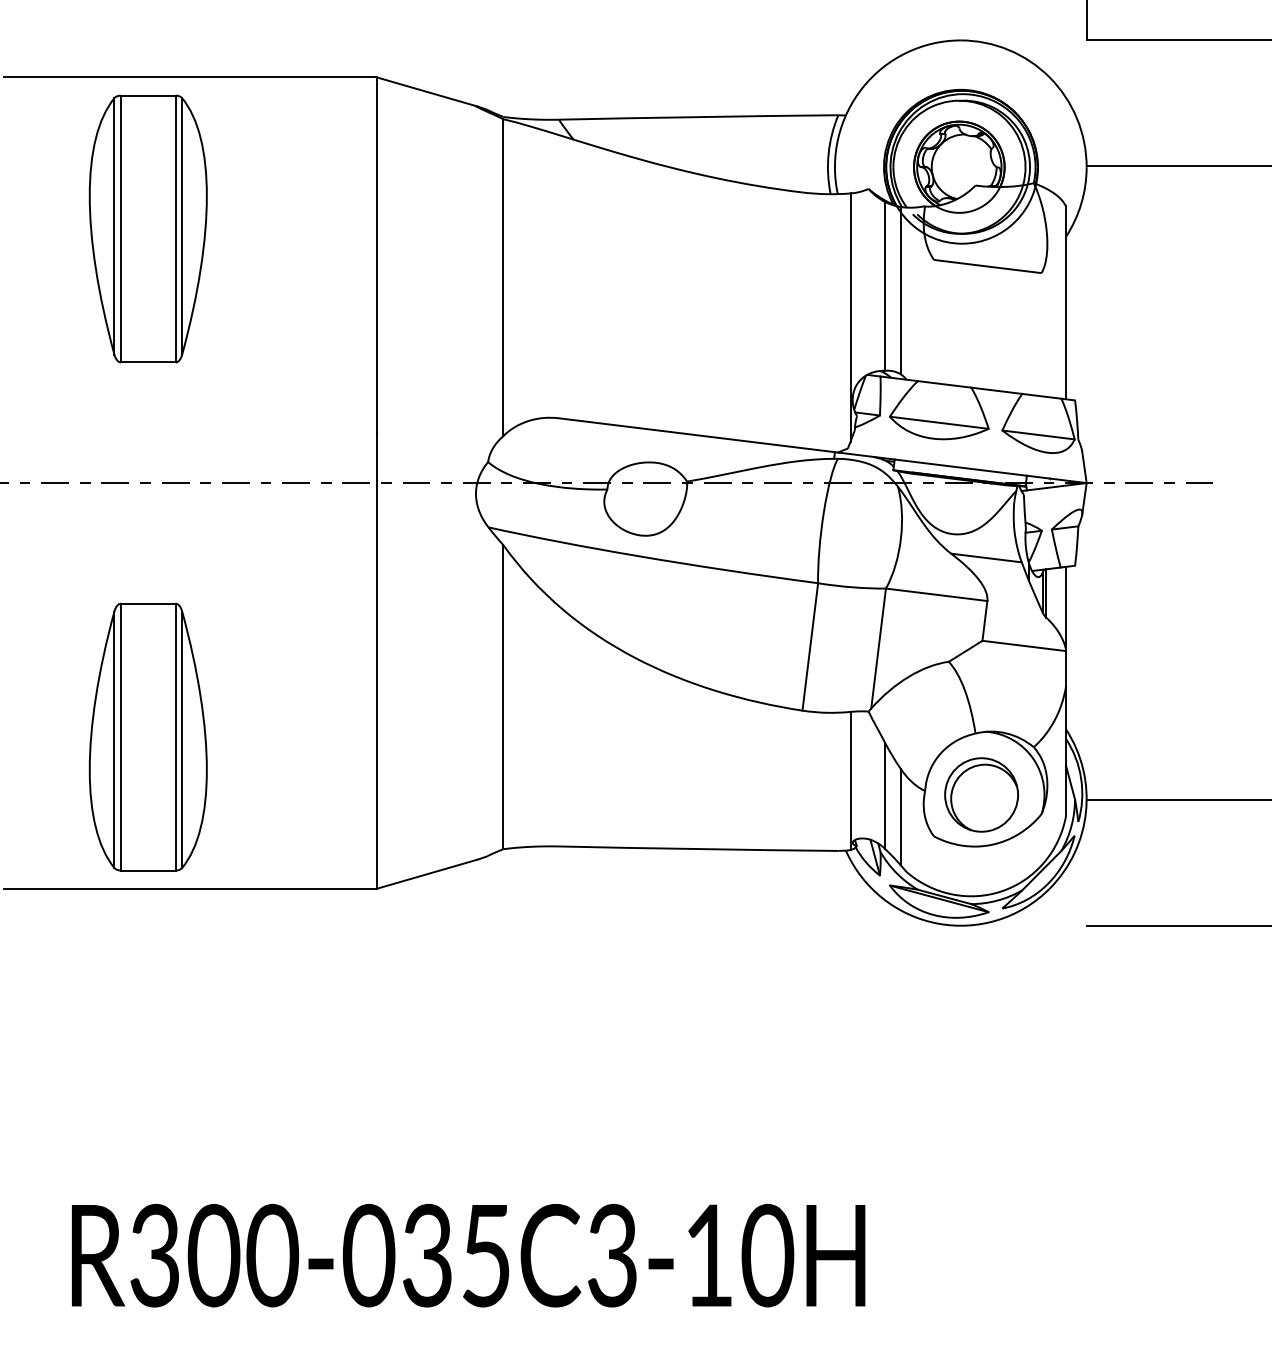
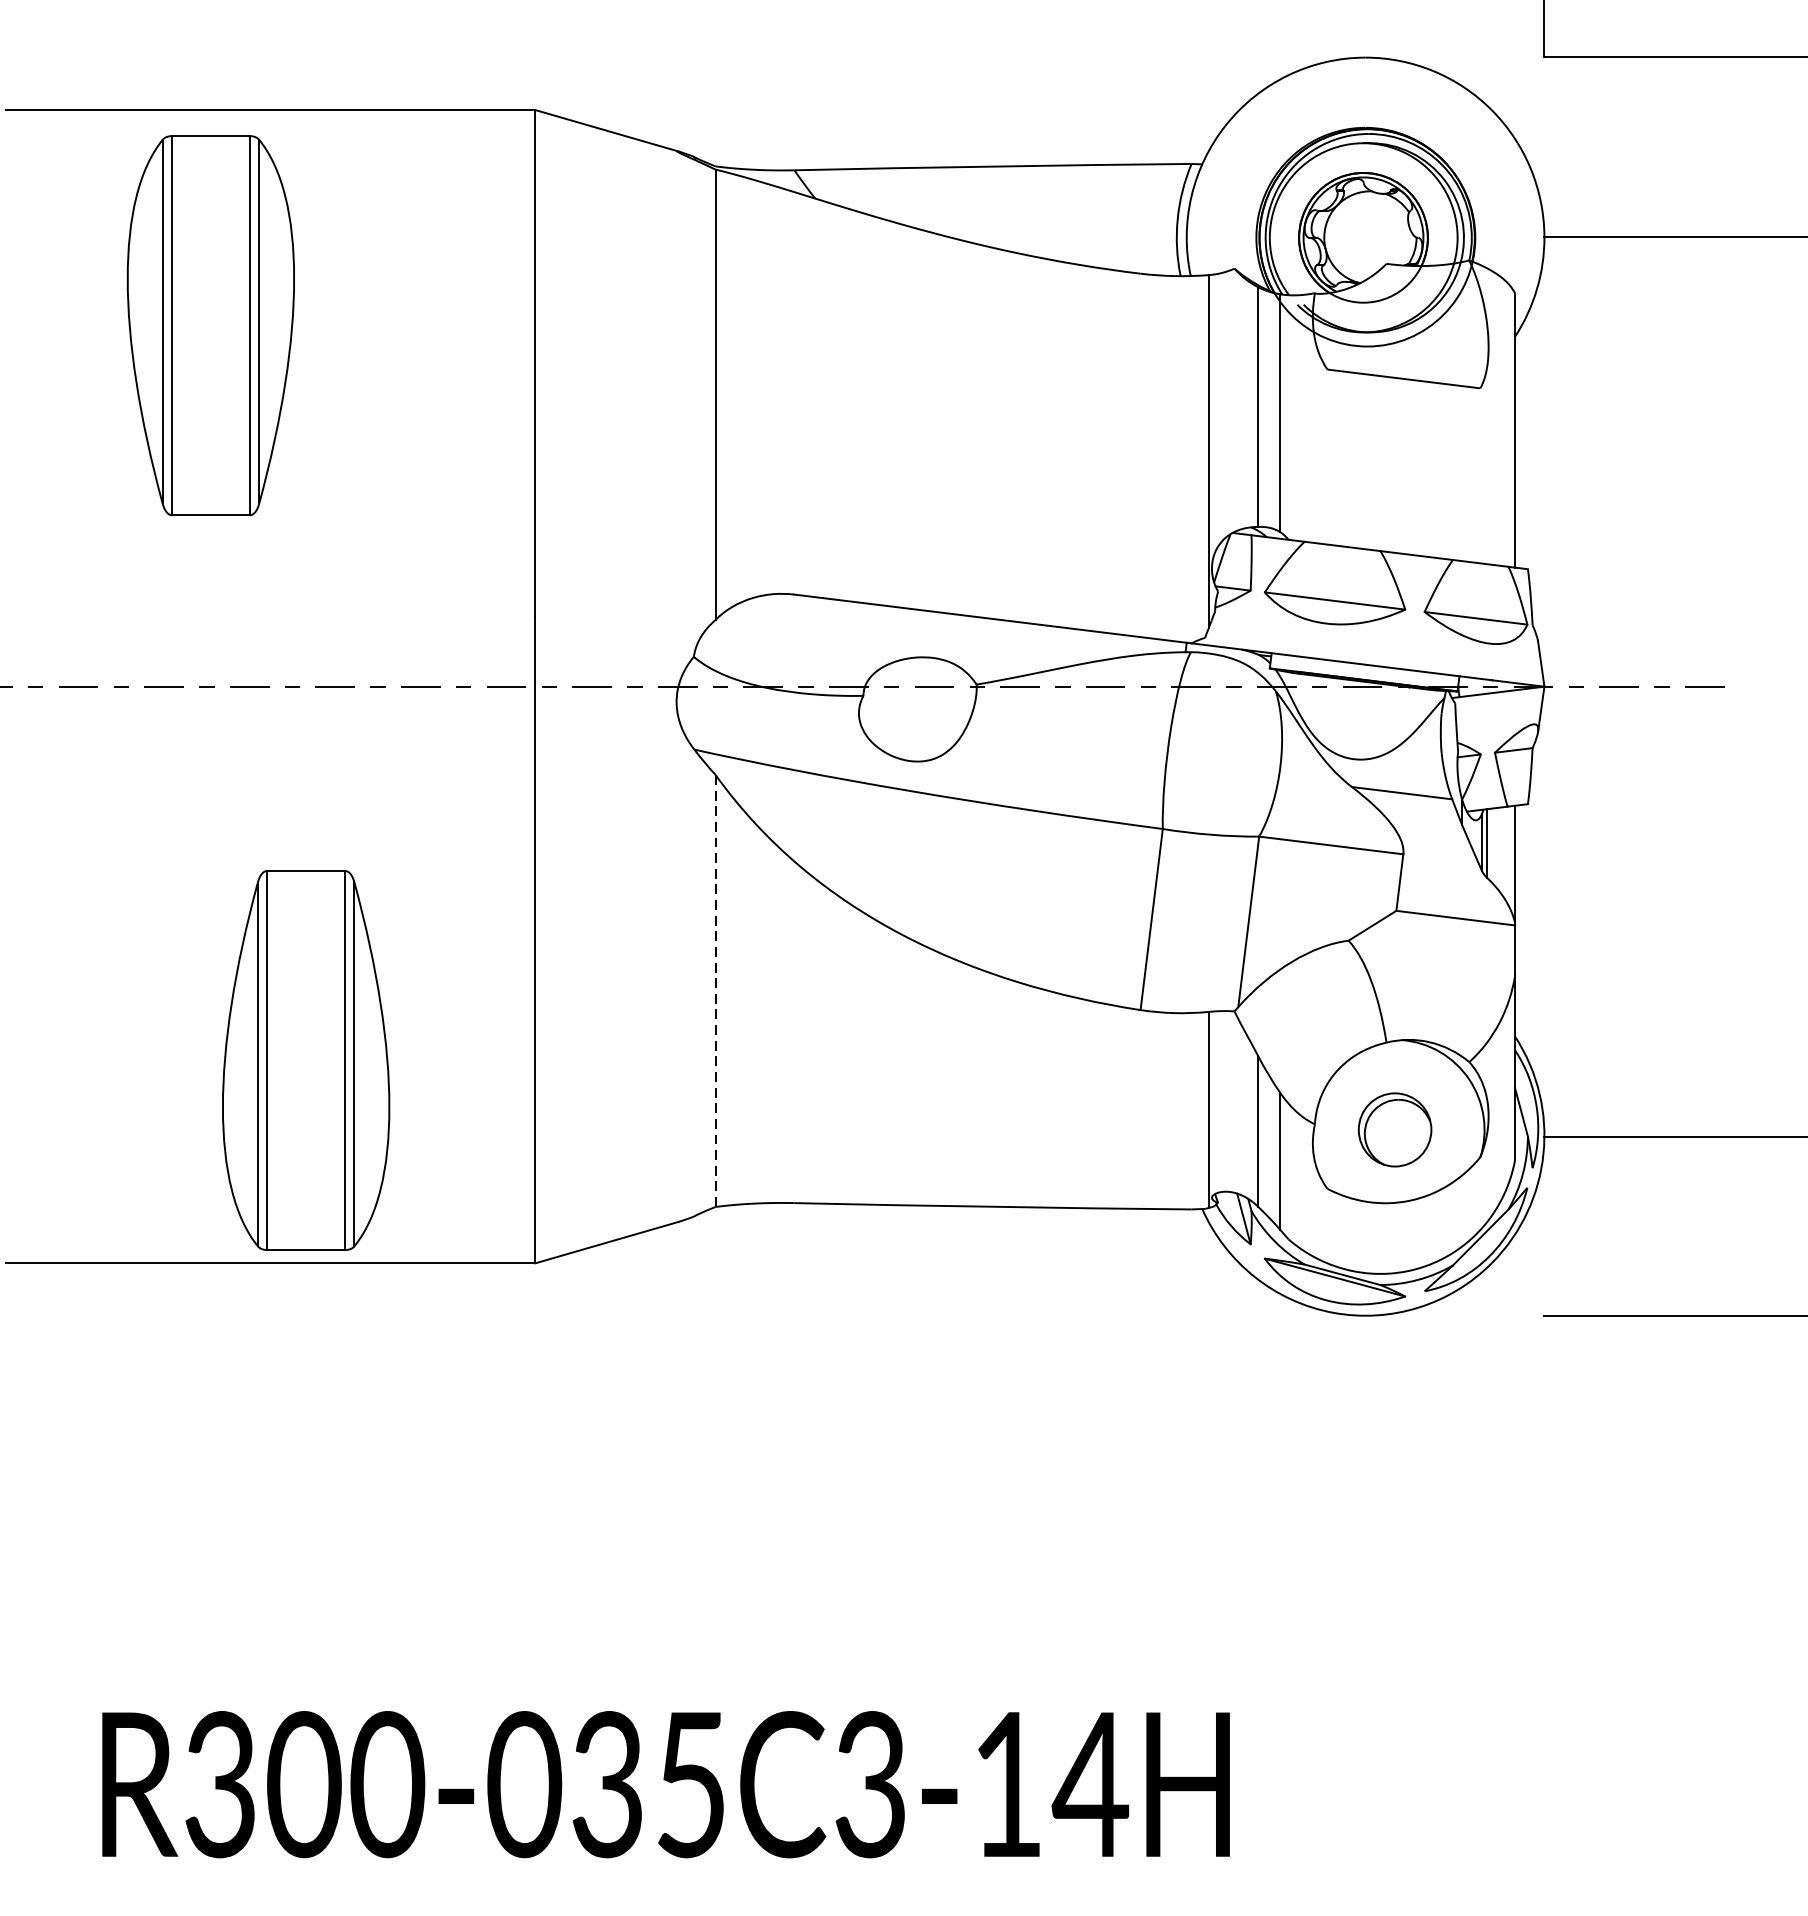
line: (503, 696) -> (715, 989), solid -> dashed
part: (147, 736) -> (305, 1059), moved
part: (981, 794) -> (1394, 1129), size x0.7
text: (766, 1255) -> (1089, 1784), R300-035C3-10H -> R300-035C3-14H

